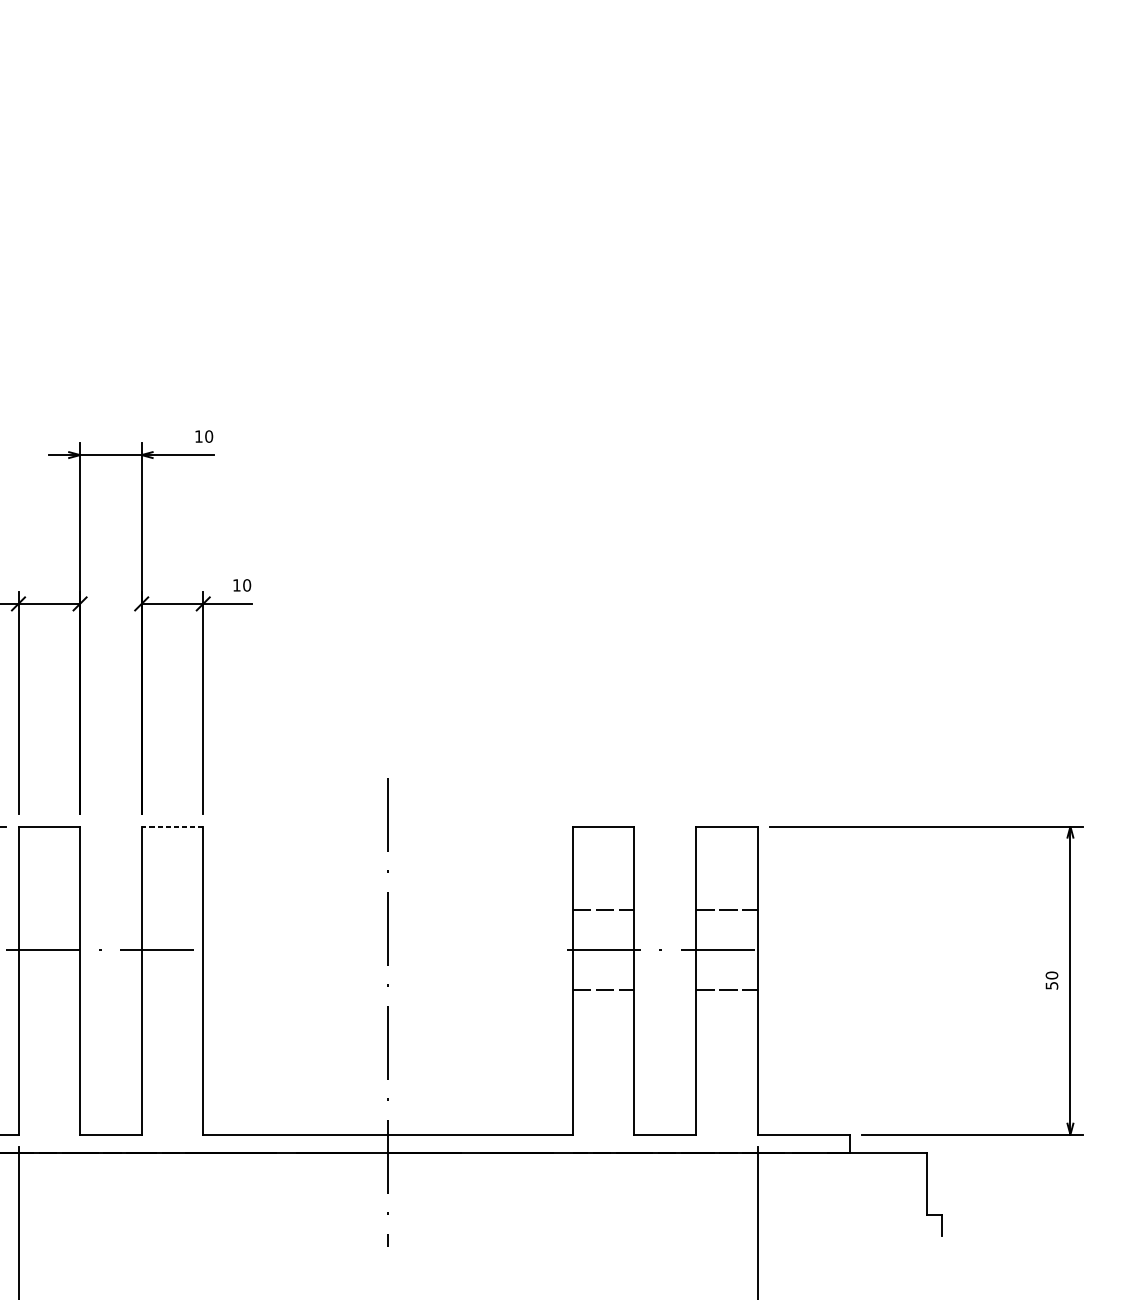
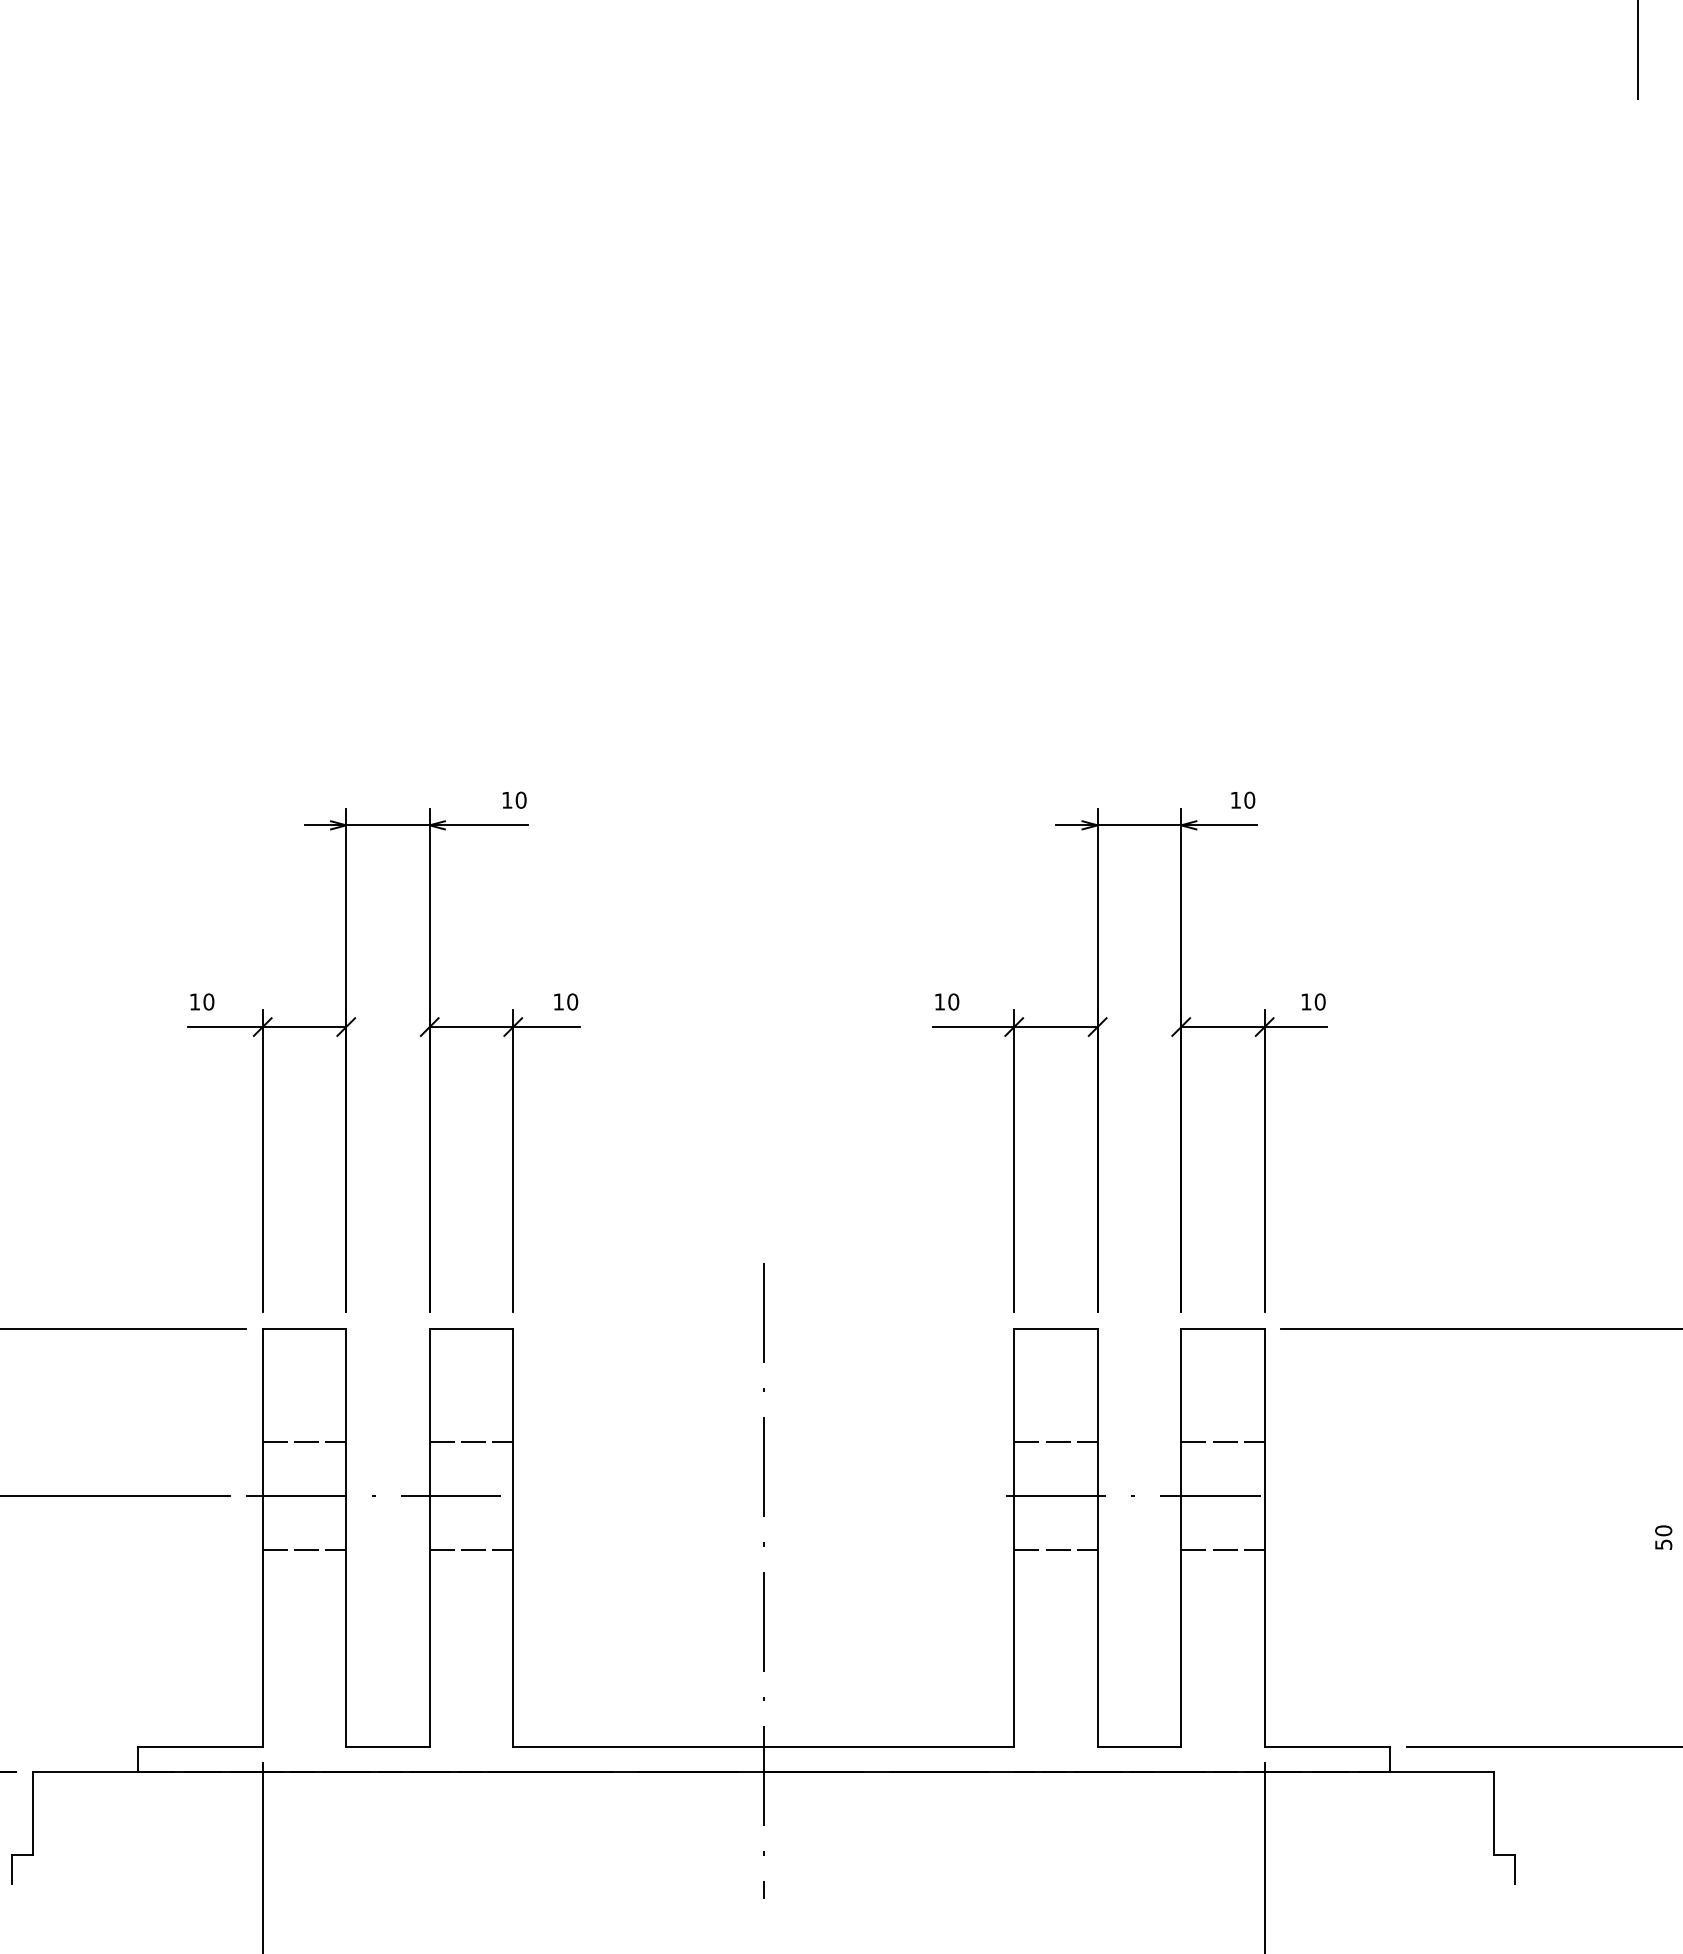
part: (635, 621) -> (1098, 1051), added
line: (172, 827) -> (471, 1329), dashed -> solid
line: (49, 909) -> (304, 1441), added
line: (172, 909) -> (471, 1441), added
line: (49, 990) -> (304, 1550), added
line: (172, 990) -> (471, 1550), added

